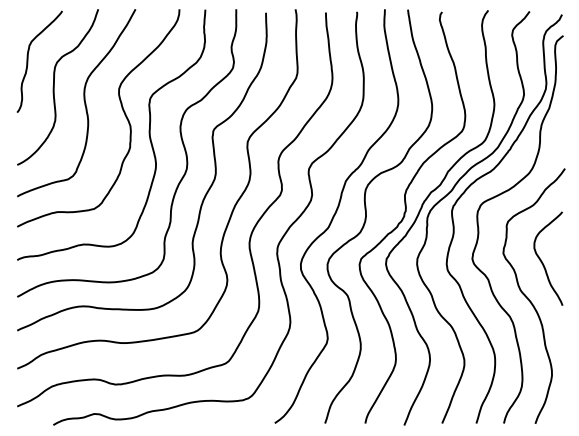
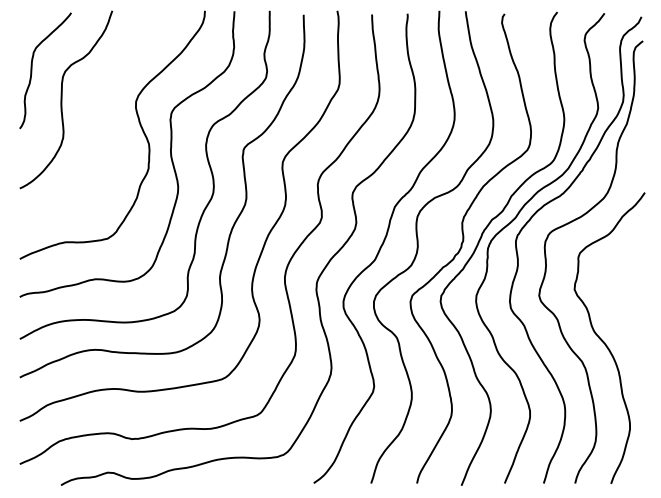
curve: (83, 100) -> (95, 114), removed
curve: (543, 263) -> (620, 300), removed

